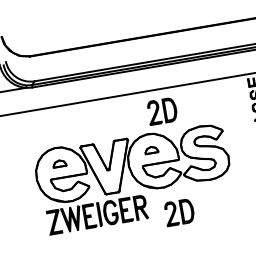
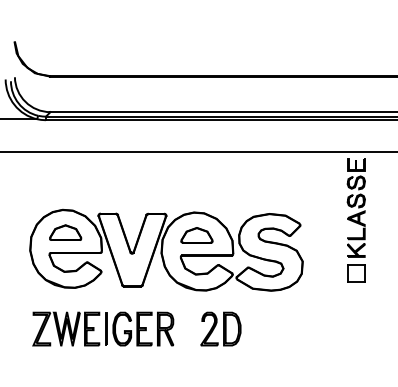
part: (161, 111) -> (220, 183), removed
part: (151, 150) -> (196, 235), size x1.67
part: (59, 163) -> (65, 232), size x1.67
part: (97, 214) -> (103, 328), moved

